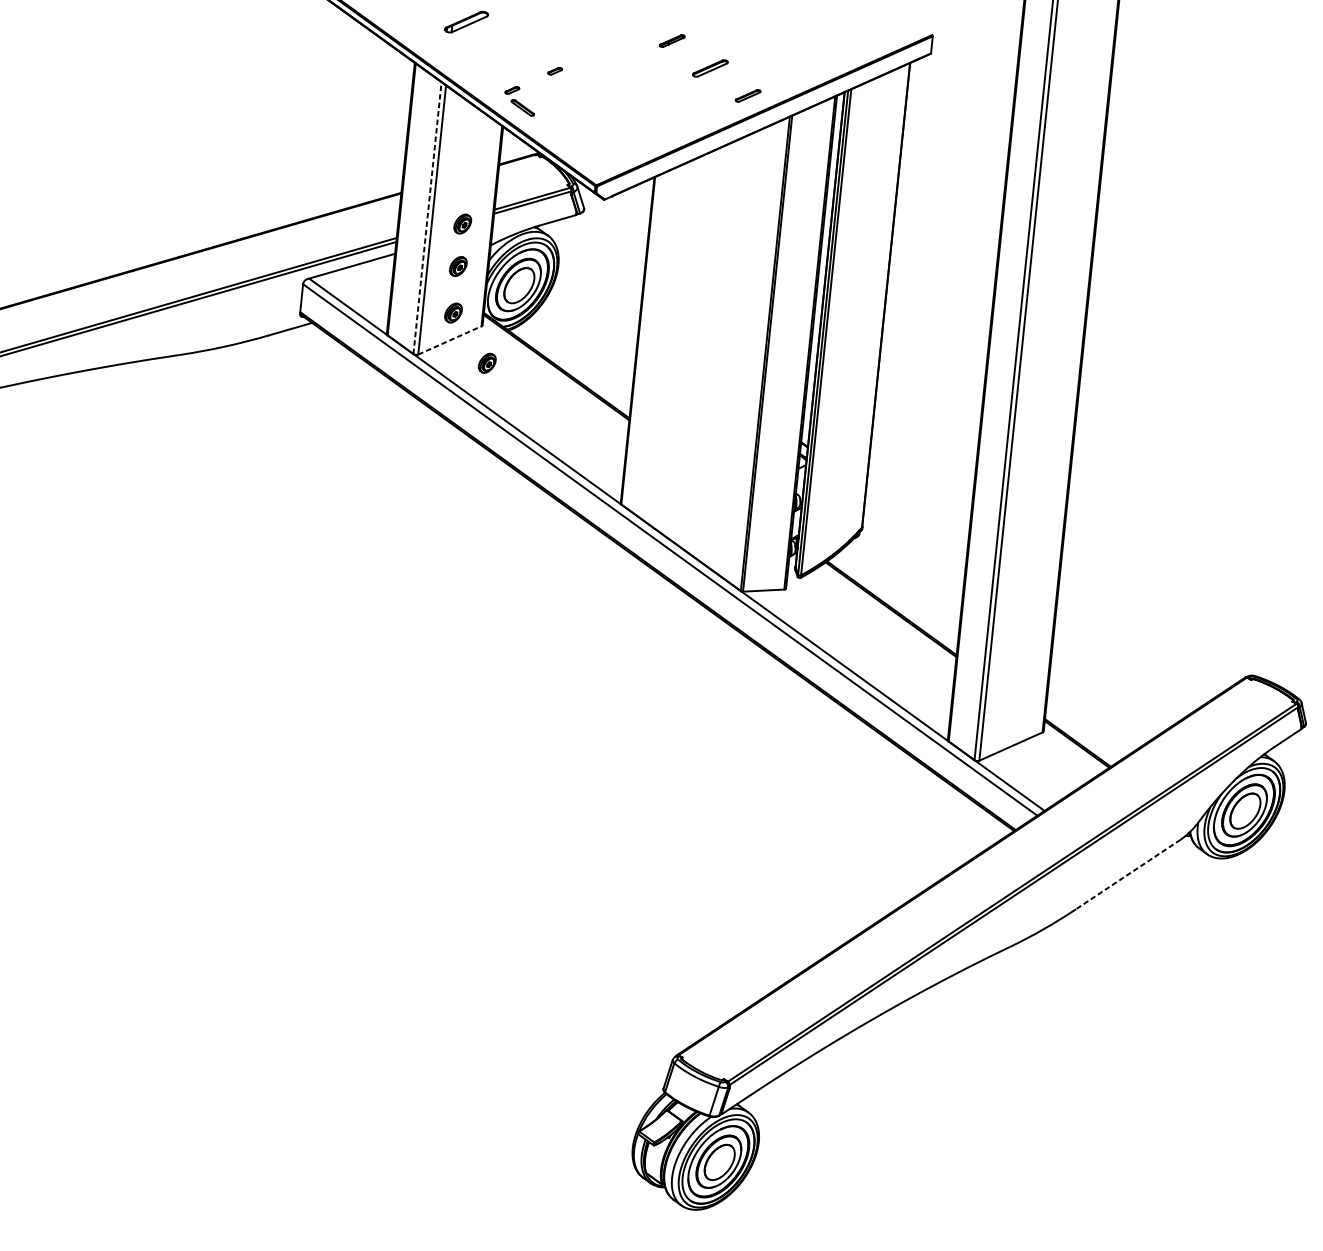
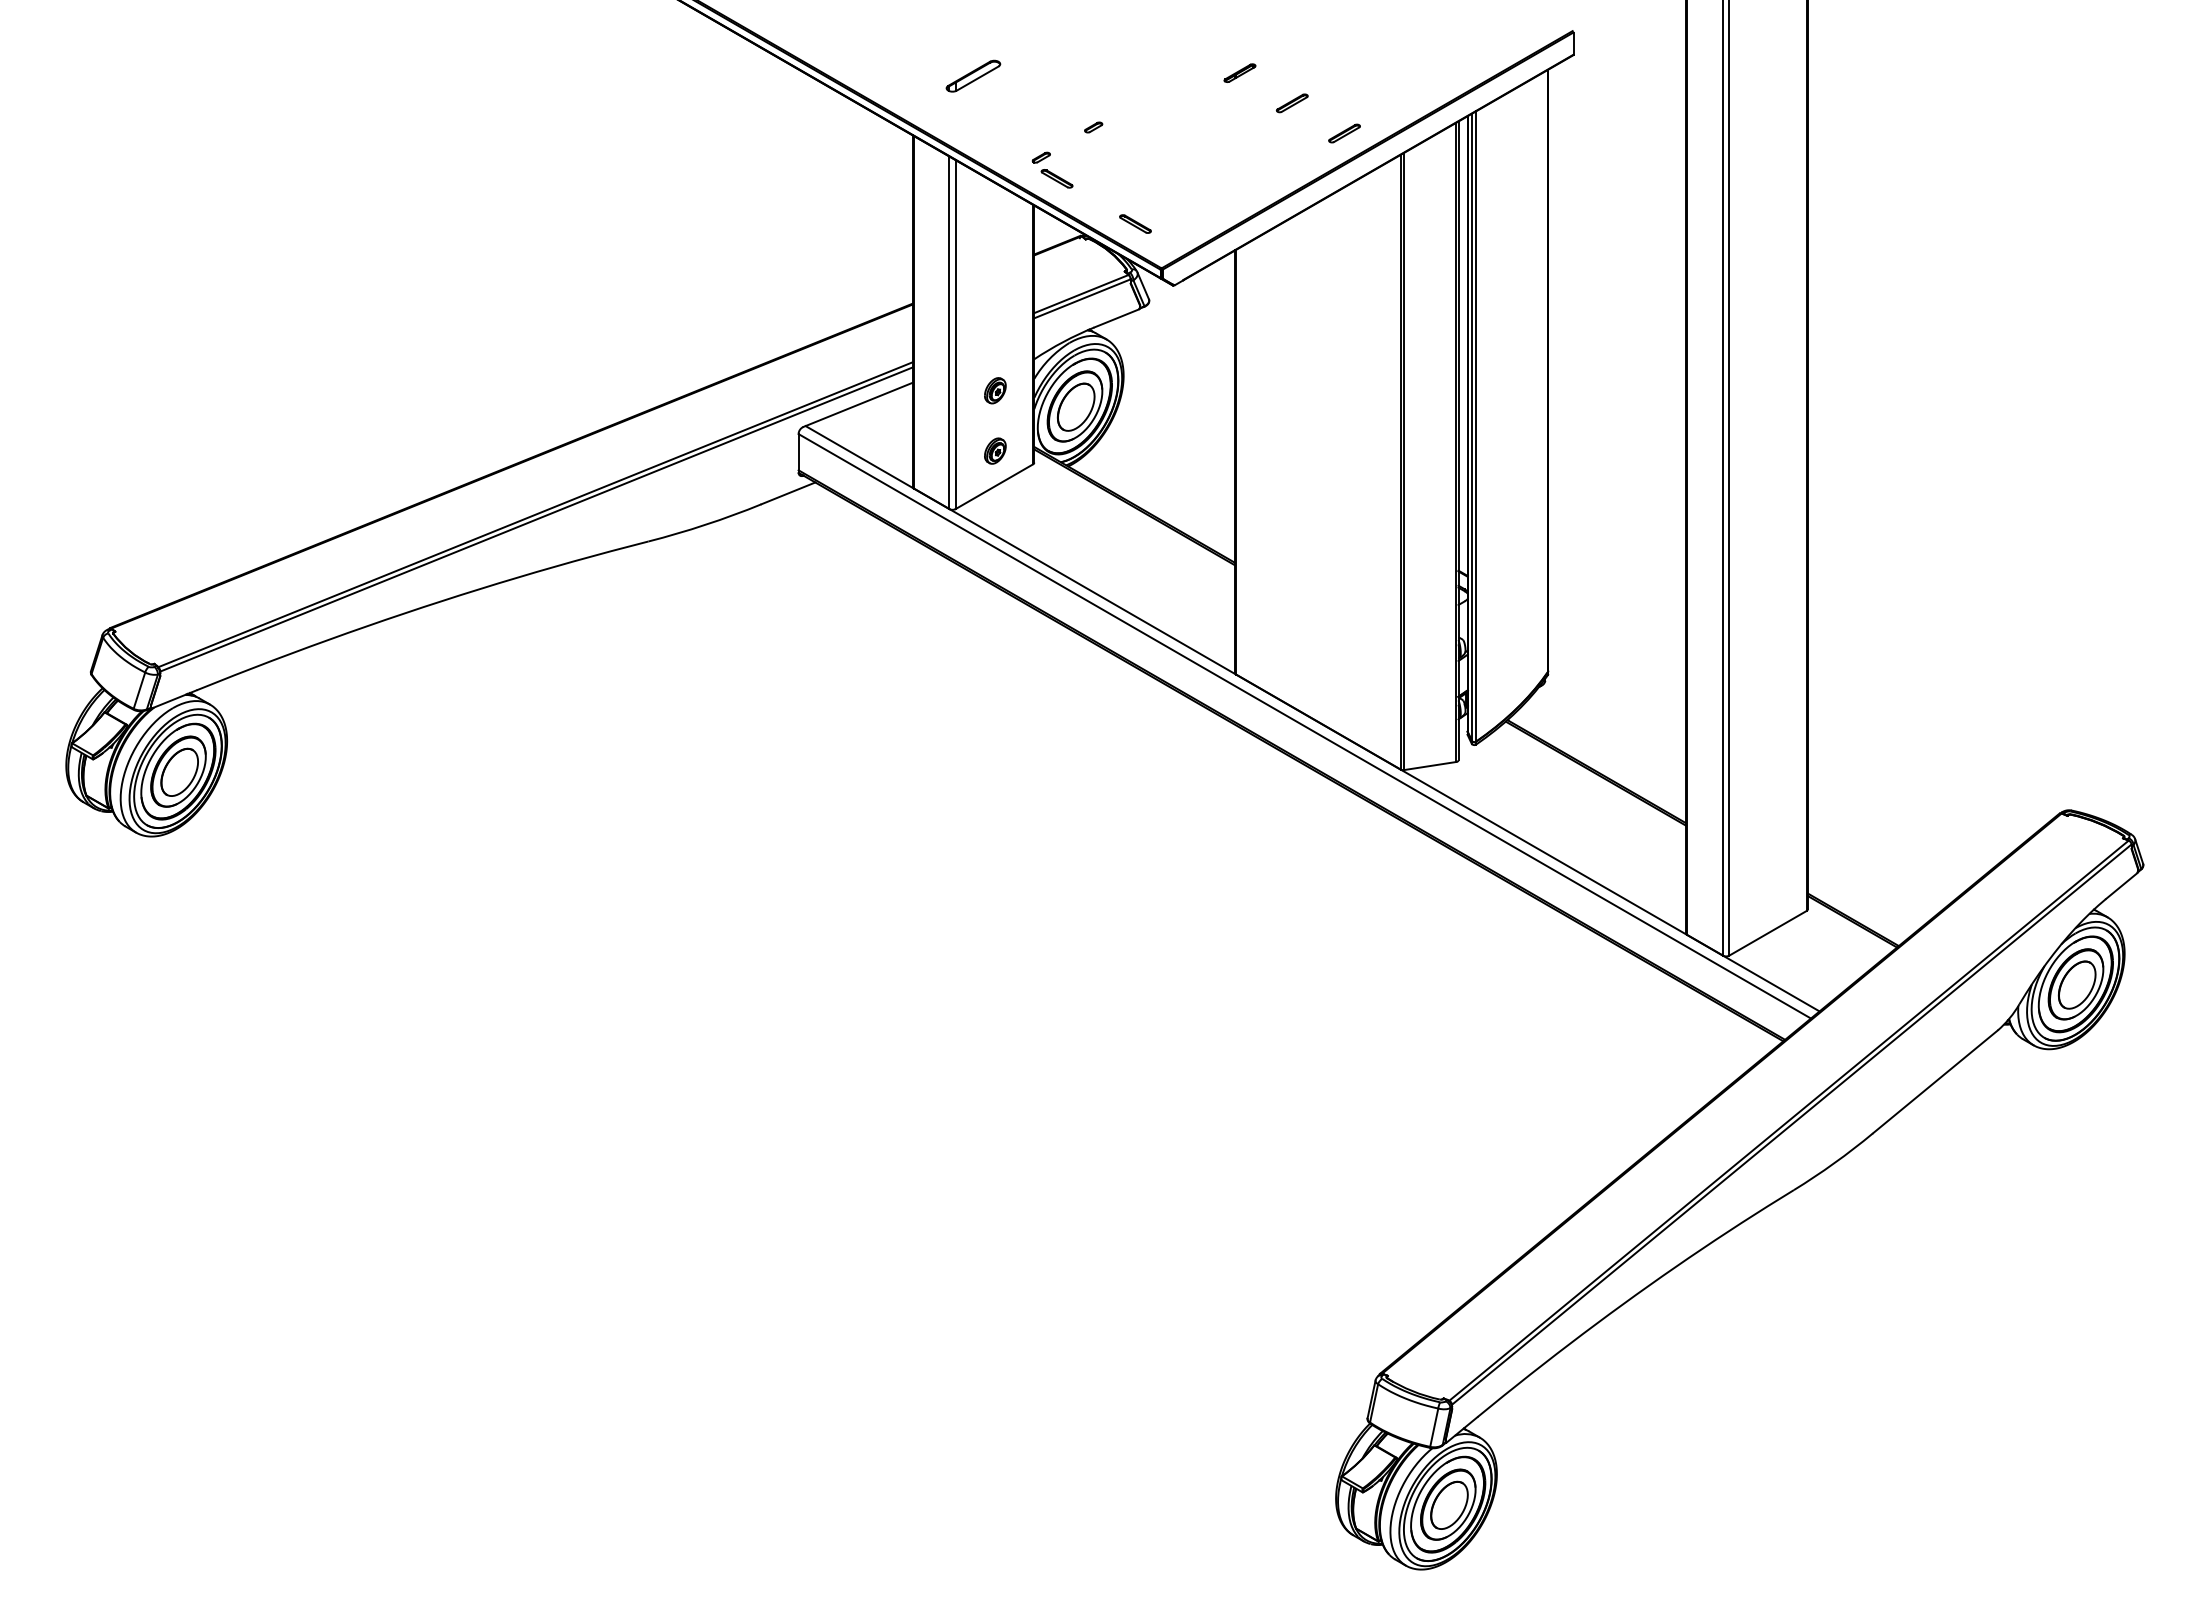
part: (709, 68) -> (1291, 103), size x0.71
part: (579, 148) -> (1135, 223), added
line: (427, 217) -> (949, 332), dashed -> solid
part: (462, 223) -> (995, 335), removed
line: (450, 340) -> (994, 486), dashed -> solid
part: (487, 362) -> (1045, 510), removed
line: (1128, 874) -> (1935, 1081), dashed -> solid

